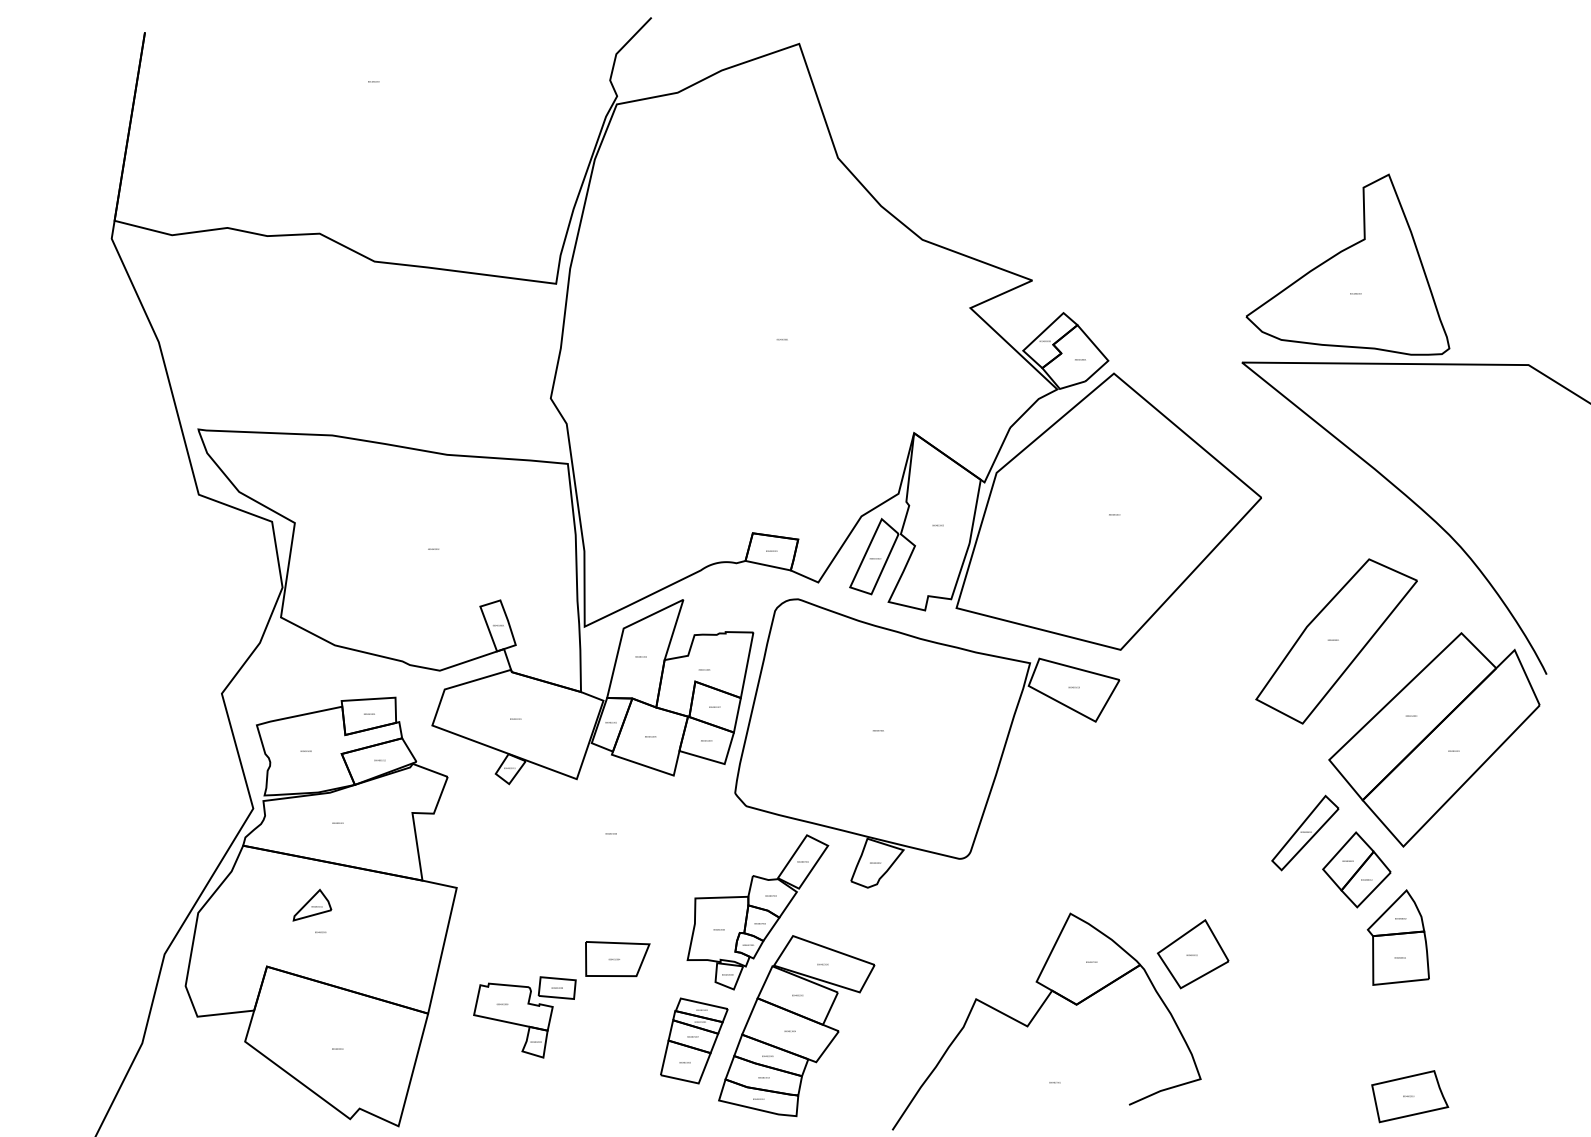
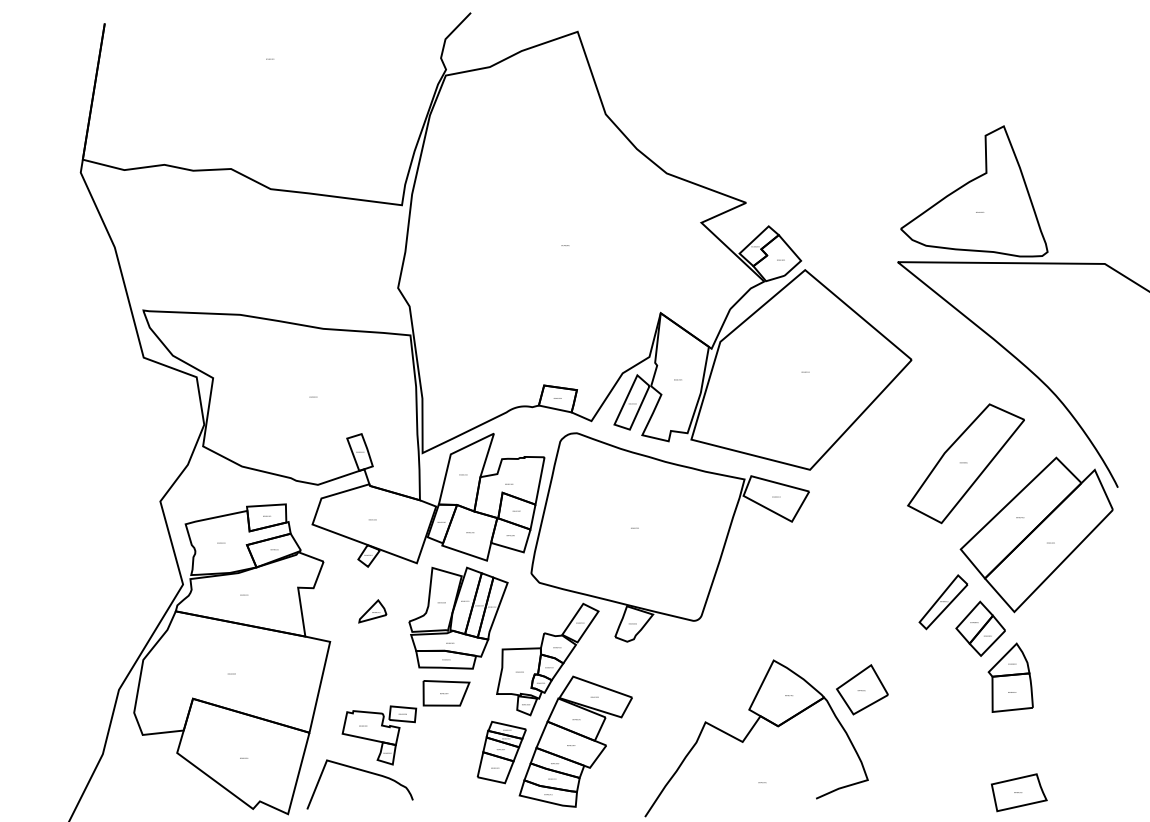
part: (634, 854) -> (458, 617), added
part: (311, 905) -> (372, 611), moved
curve: (500, 1067) -> (361, 771), added

